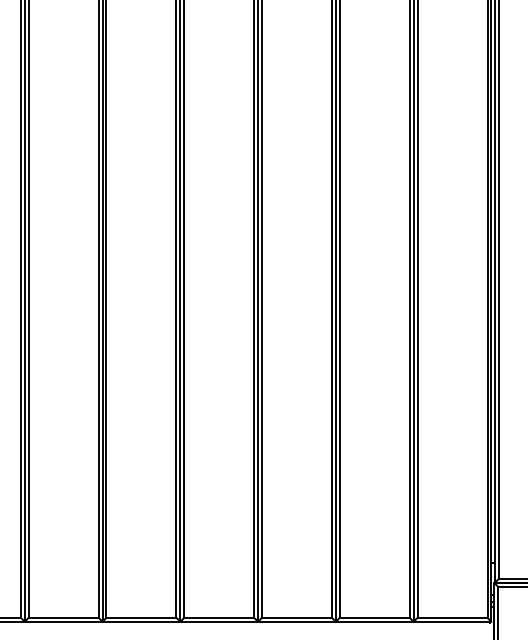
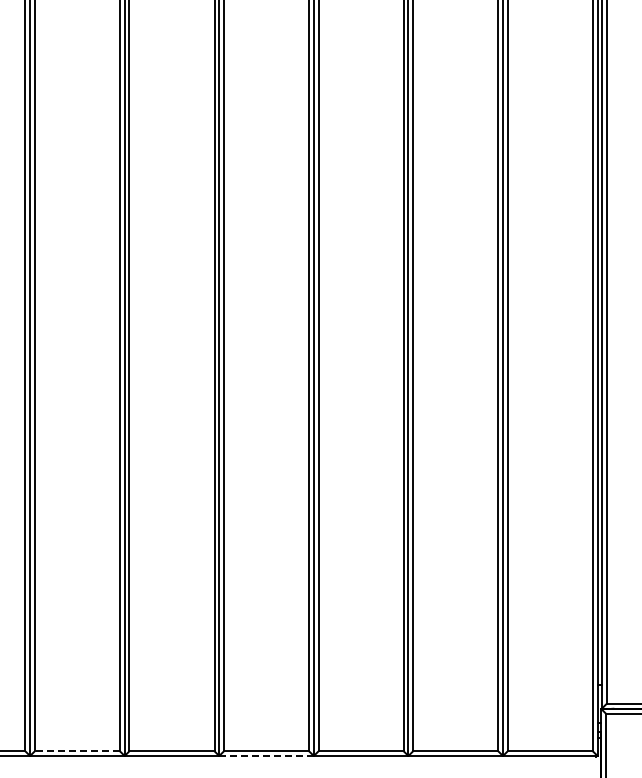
line: (63, 618) -> (77, 751), solid -> dashed
line: (219, 622) -> (266, 756), solid -> dashed

